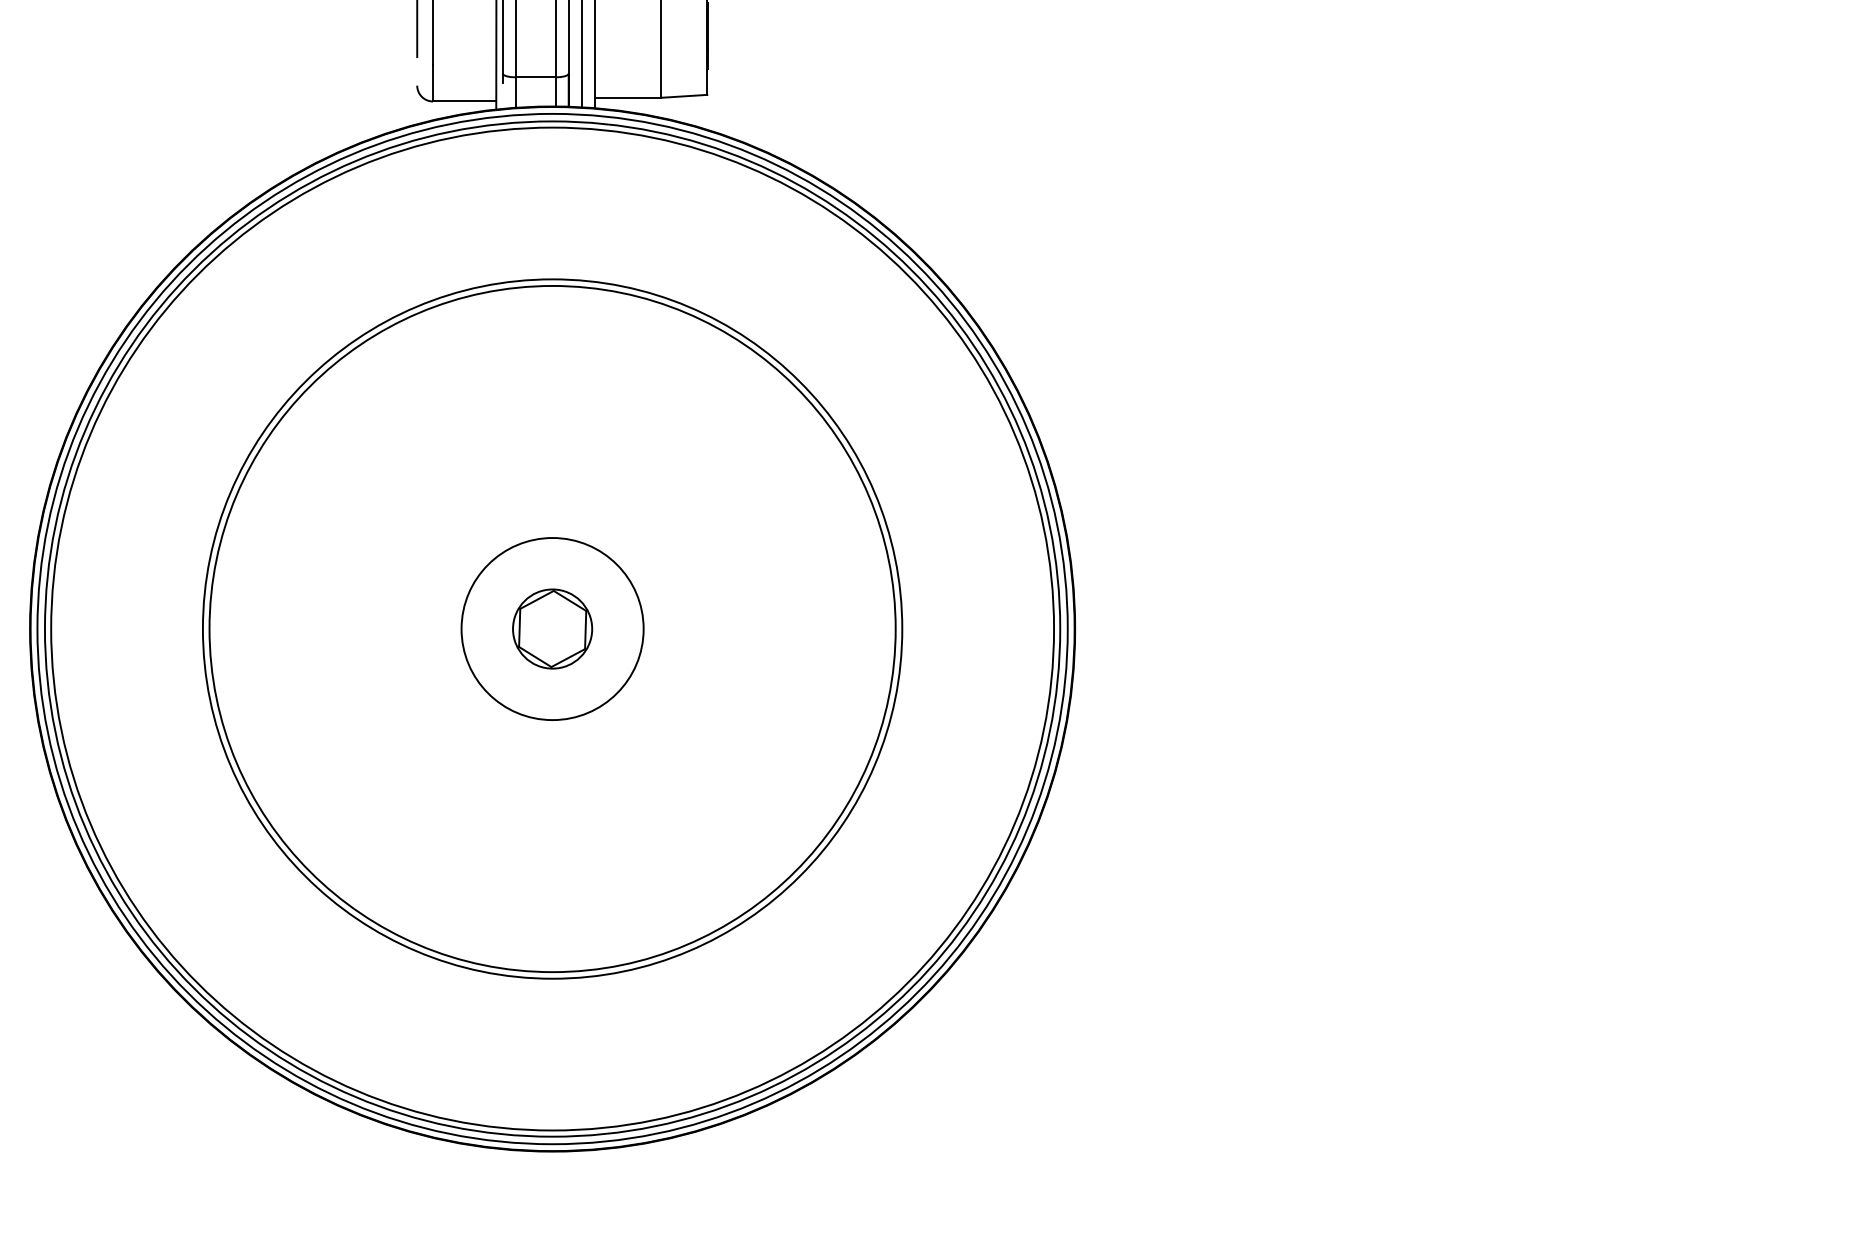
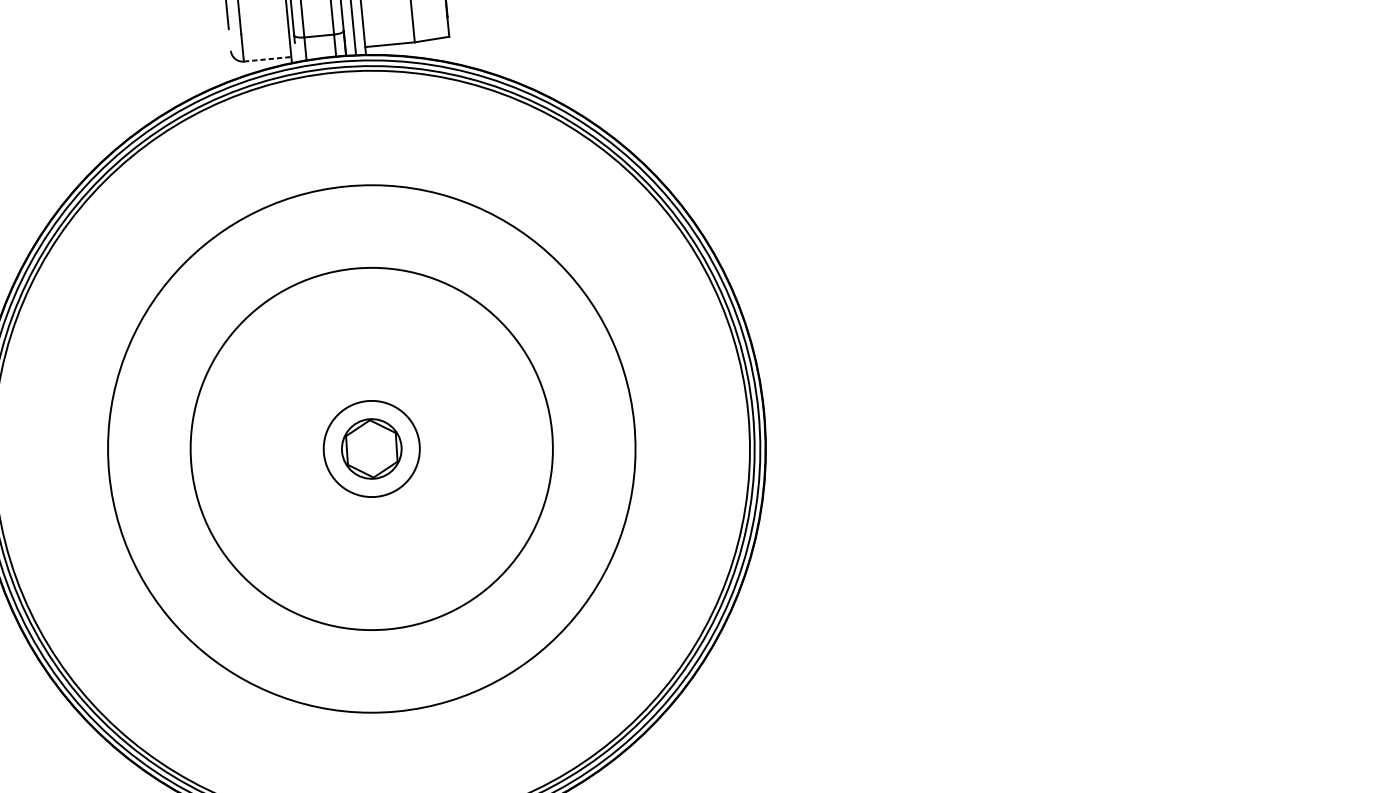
line: (464, 101) -> (267, 59), solid -> dashed
circle: (552, 628) -> (371, 448), size x0.7
circle: (552, 629) -> (371, 449), size x0.7

